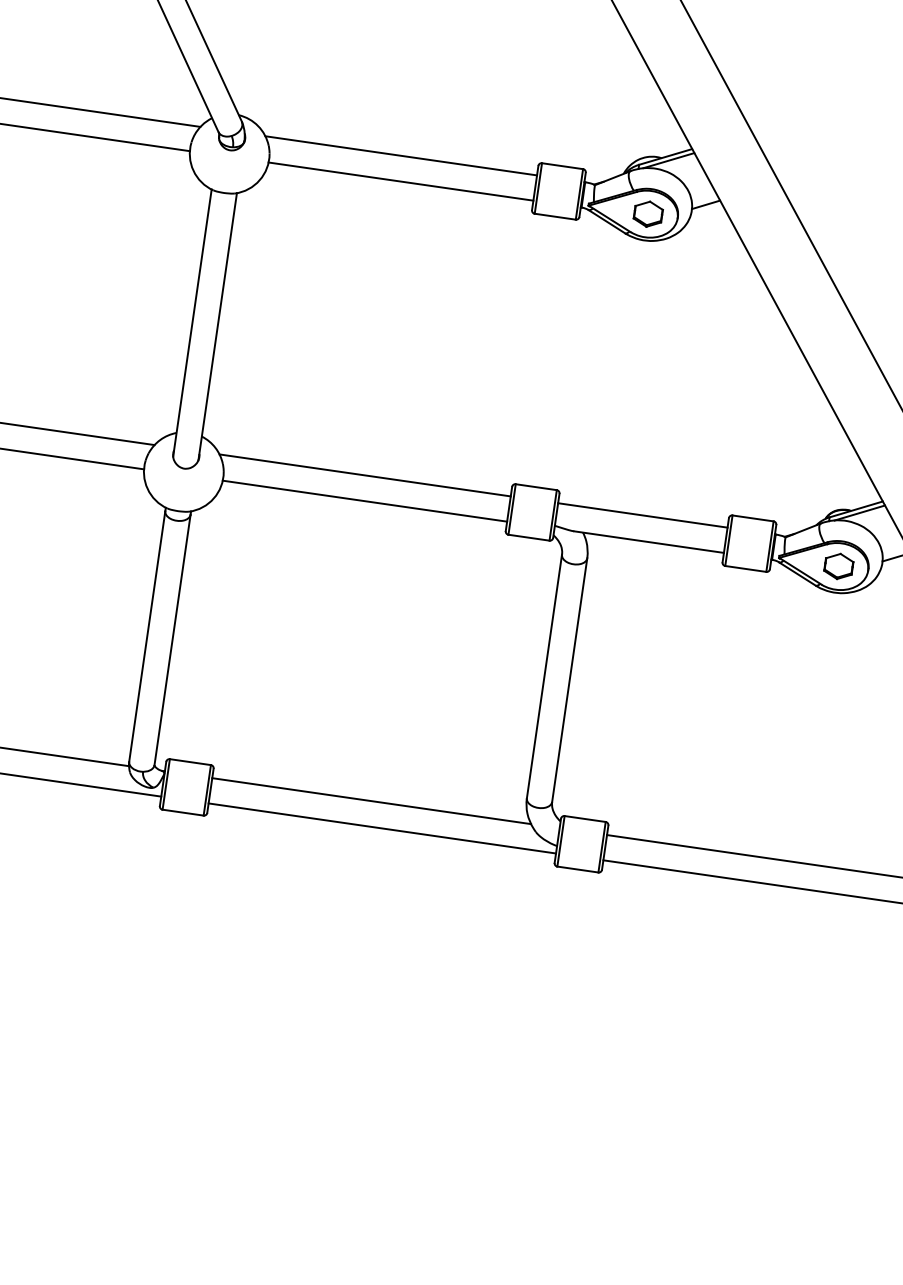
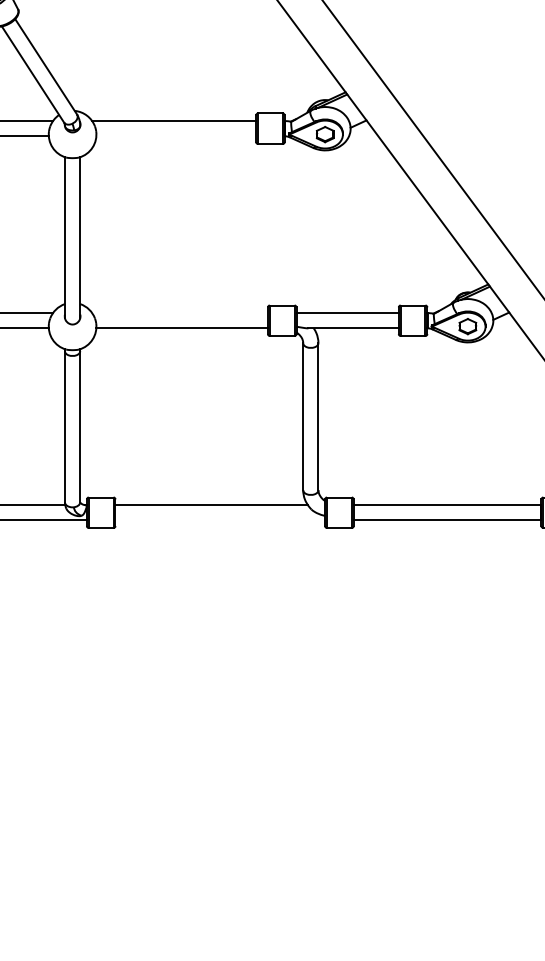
line: (401, 181) -> (176, 136), removed
line: (364, 475) -> (179, 313), removed
line: (382, 828) -> (220, 520), removed

